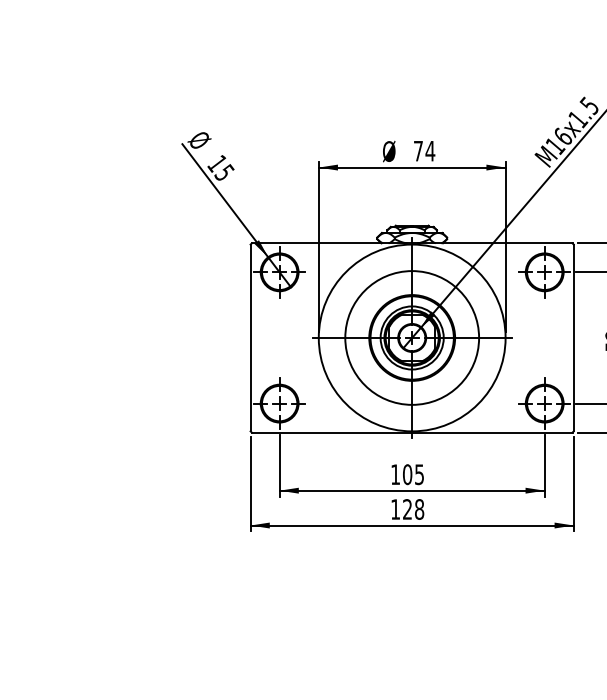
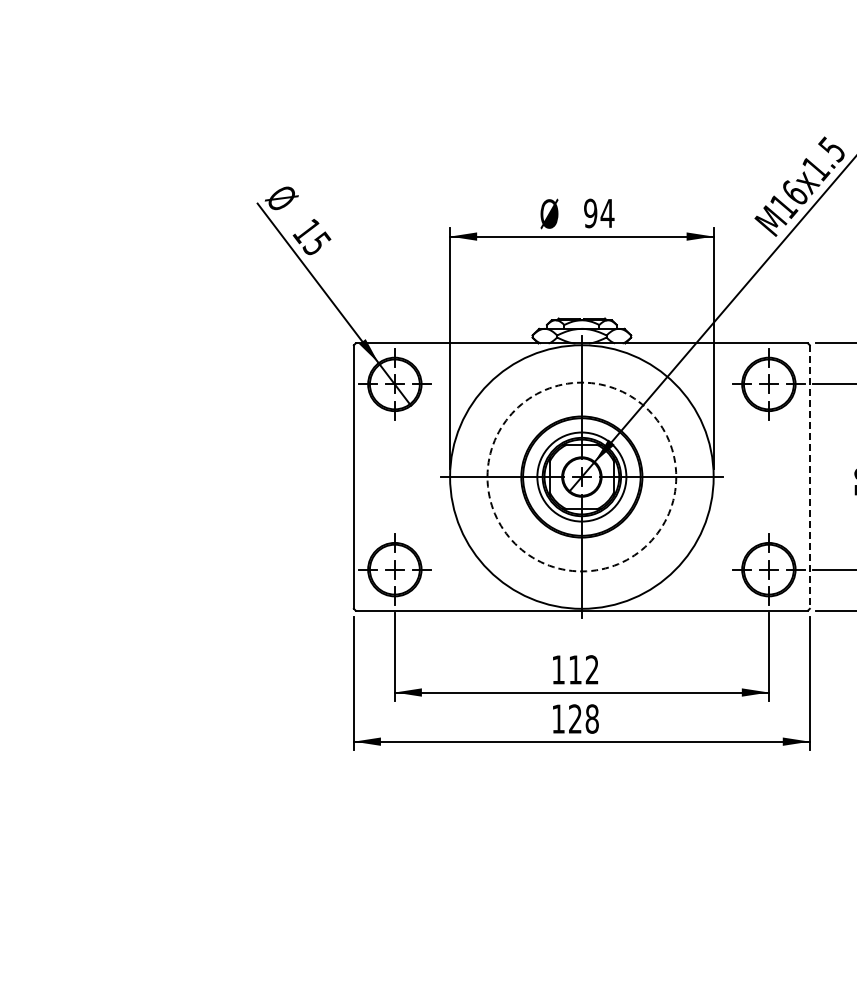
text: (418, 151) -> (590, 213), 74 -> 94
circle: (411, 337) -> (581, 476), solid -> dashed
line: (573, 338) -> (809, 477), solid -> dashed
text: (413, 474) -> (583, 669), 105 -> 112

